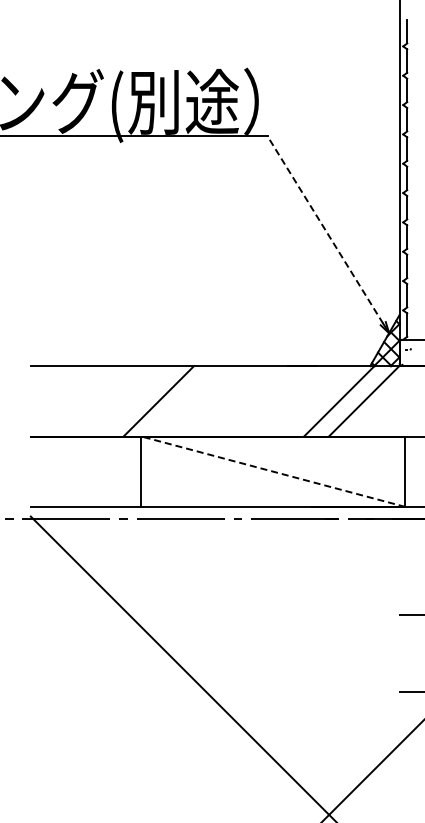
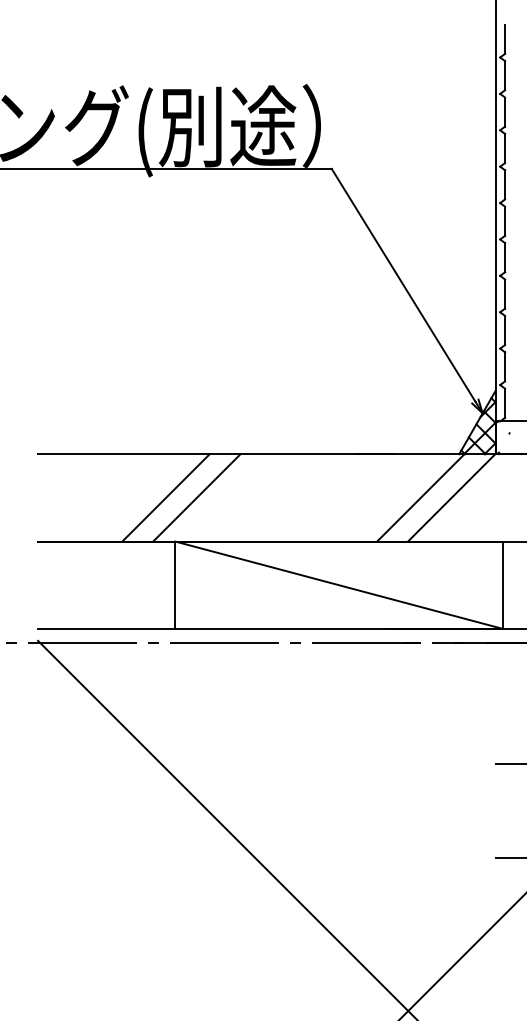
line: (325, 229) -> (403, 284), dashed -> solid
line: (133, 401) -> (165, 498), added
line: (273, 471) -> (339, 584), dashed -> solid

